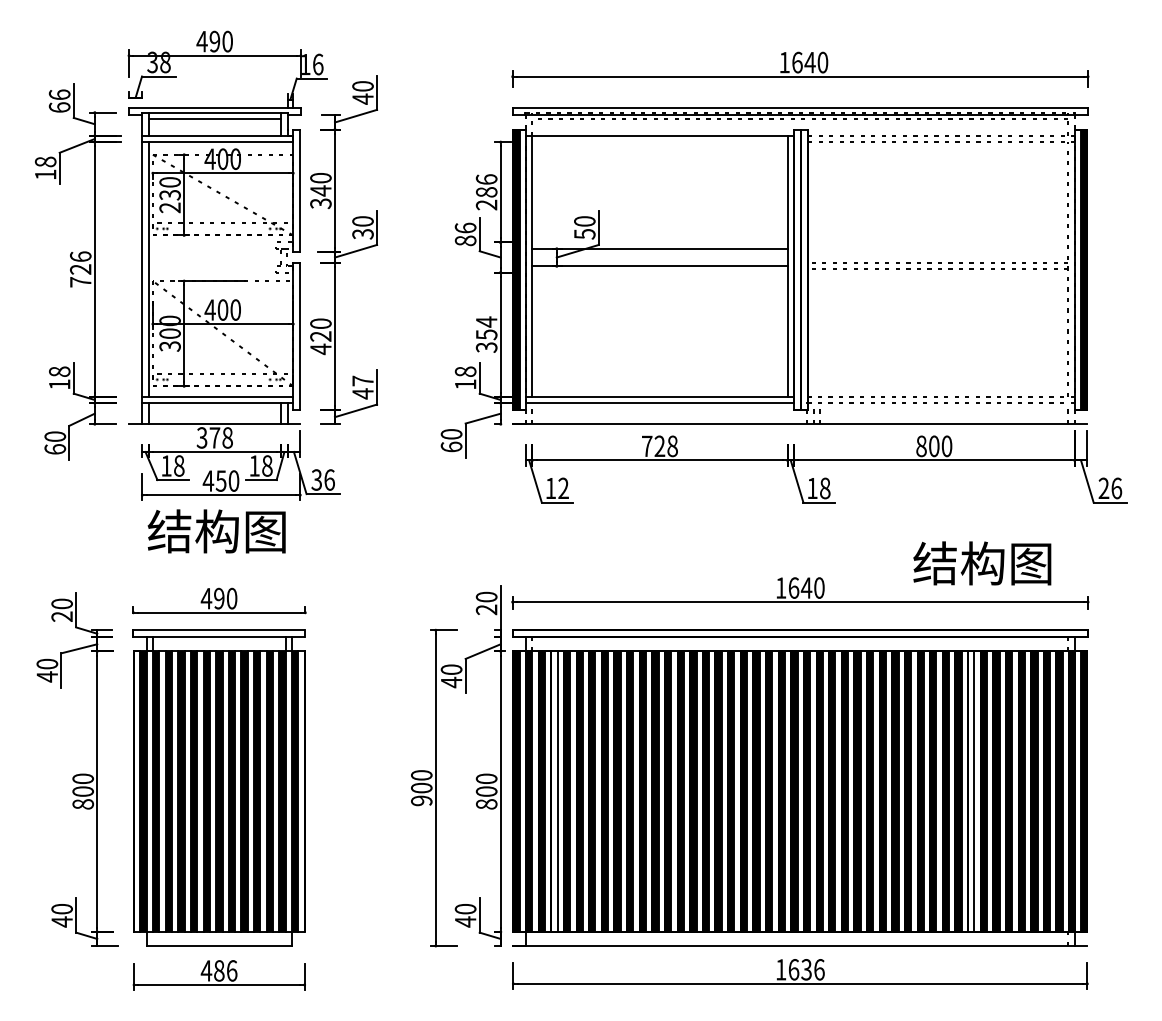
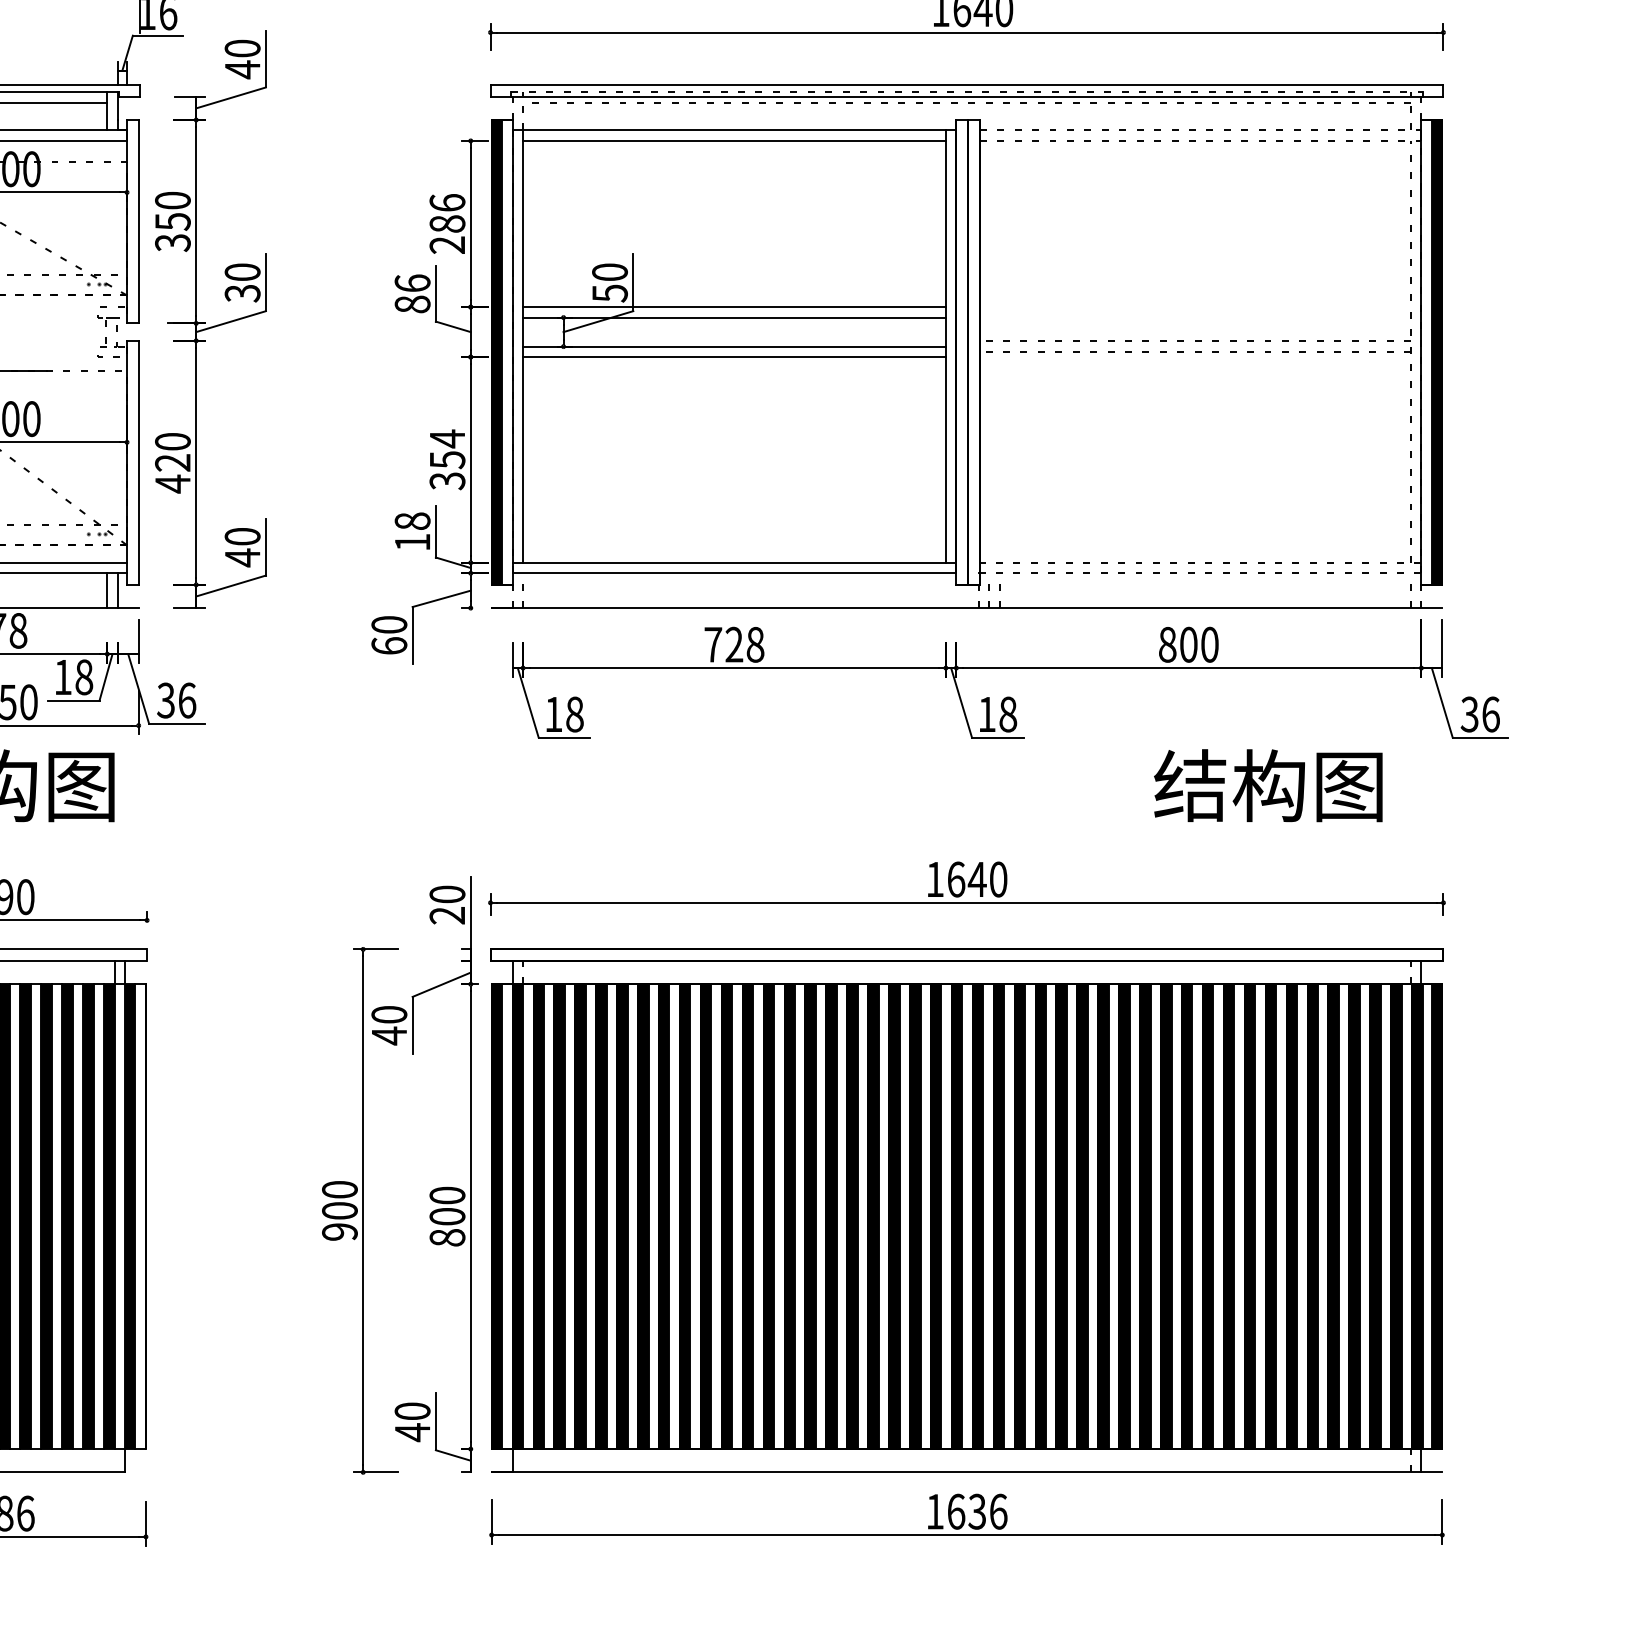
line: (659, 142) -> (733, 141), added
text: (320, 190) -> (172, 221), 340 -> 350
line: (659, 242) -> (733, 307), added
line: (659, 272) -> (733, 356), added
text: (362, 380) -> (241, 535), 47 -> 40
text: (563, 488) -> (574, 714), 12 -> 18
text: (1103, 488) -> (1469, 714), 26 -> 36
text: (982, 563) -> (1268, 785), moved
fill: (554, 791) -> (559, 1216), added
fill: (971, 791) -> (1250, 1216), added

